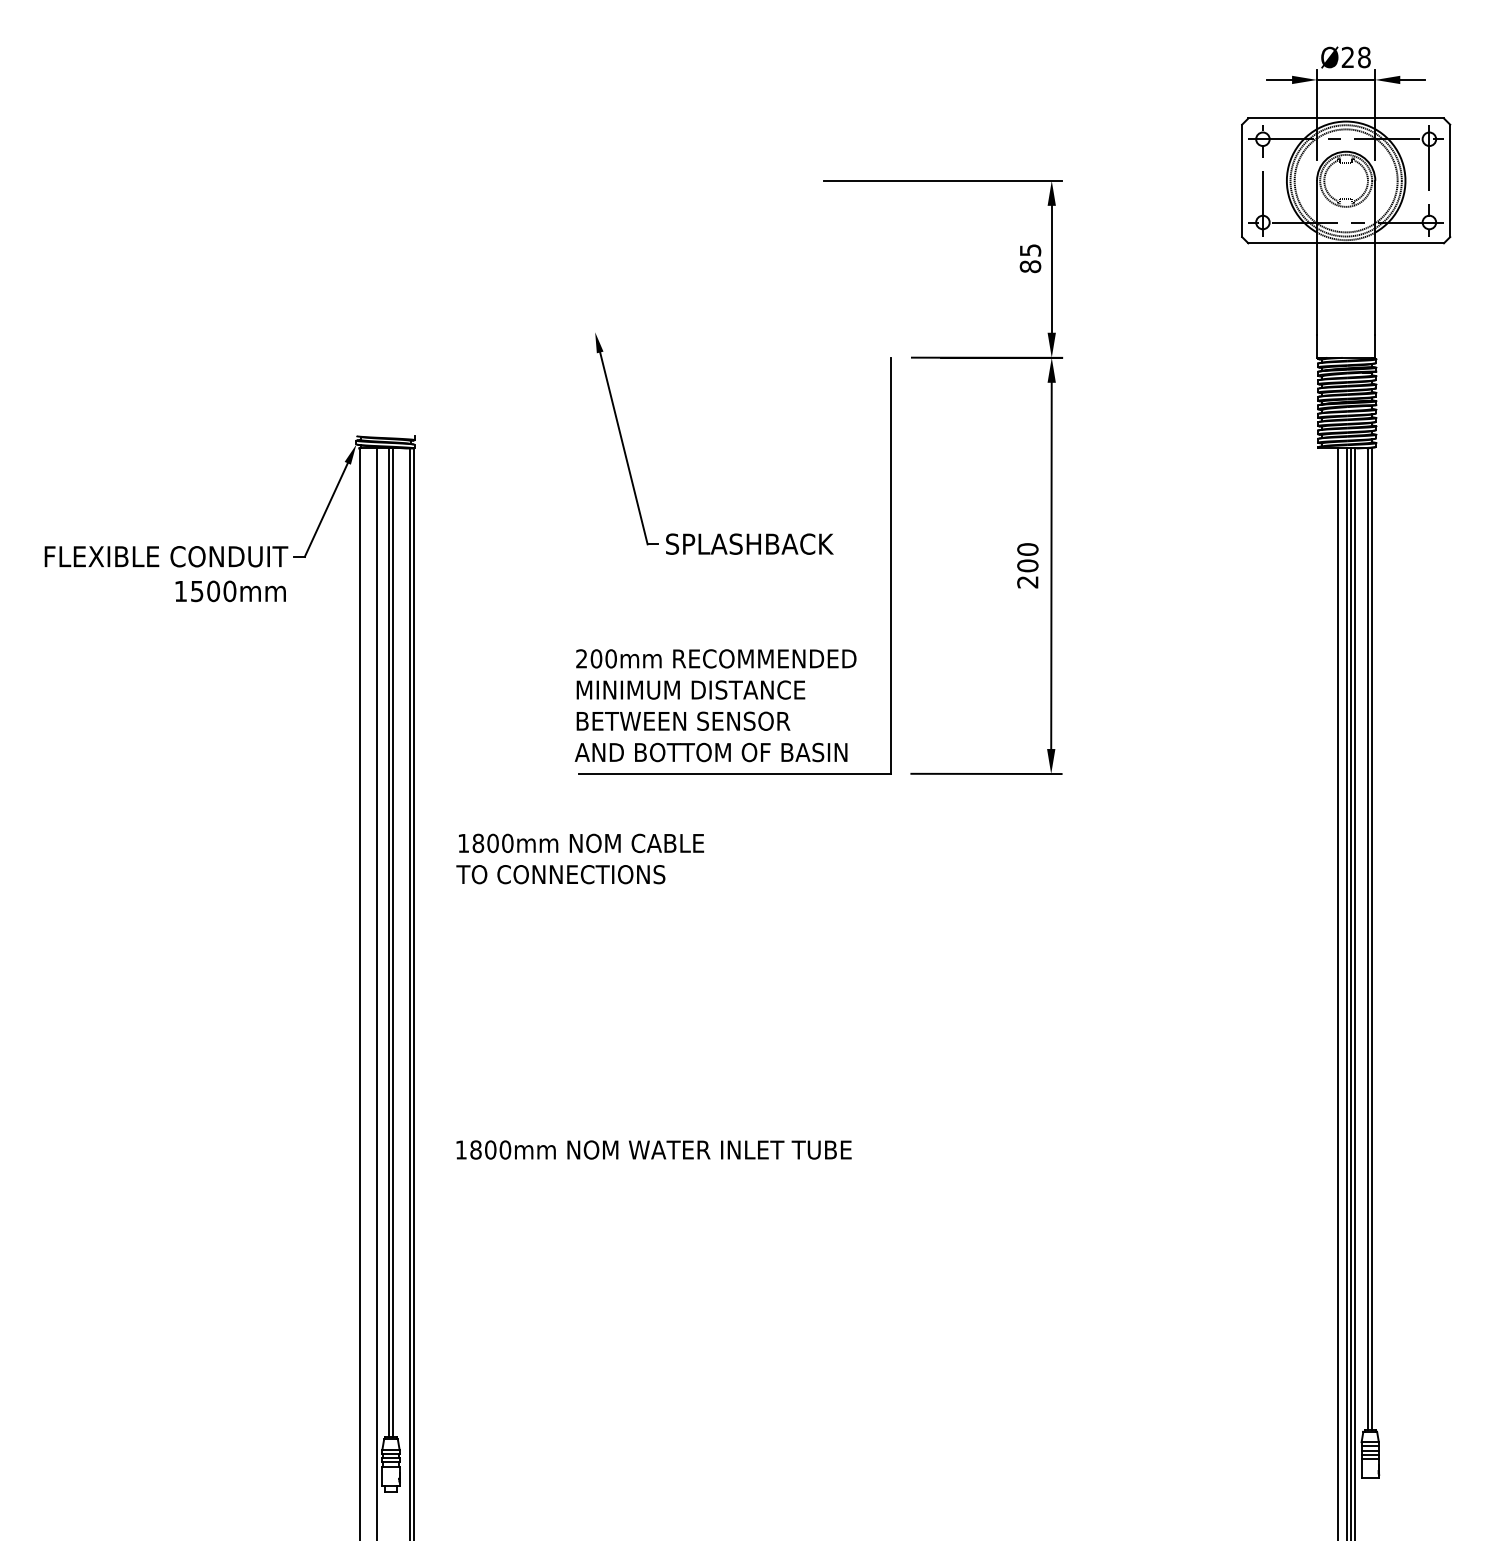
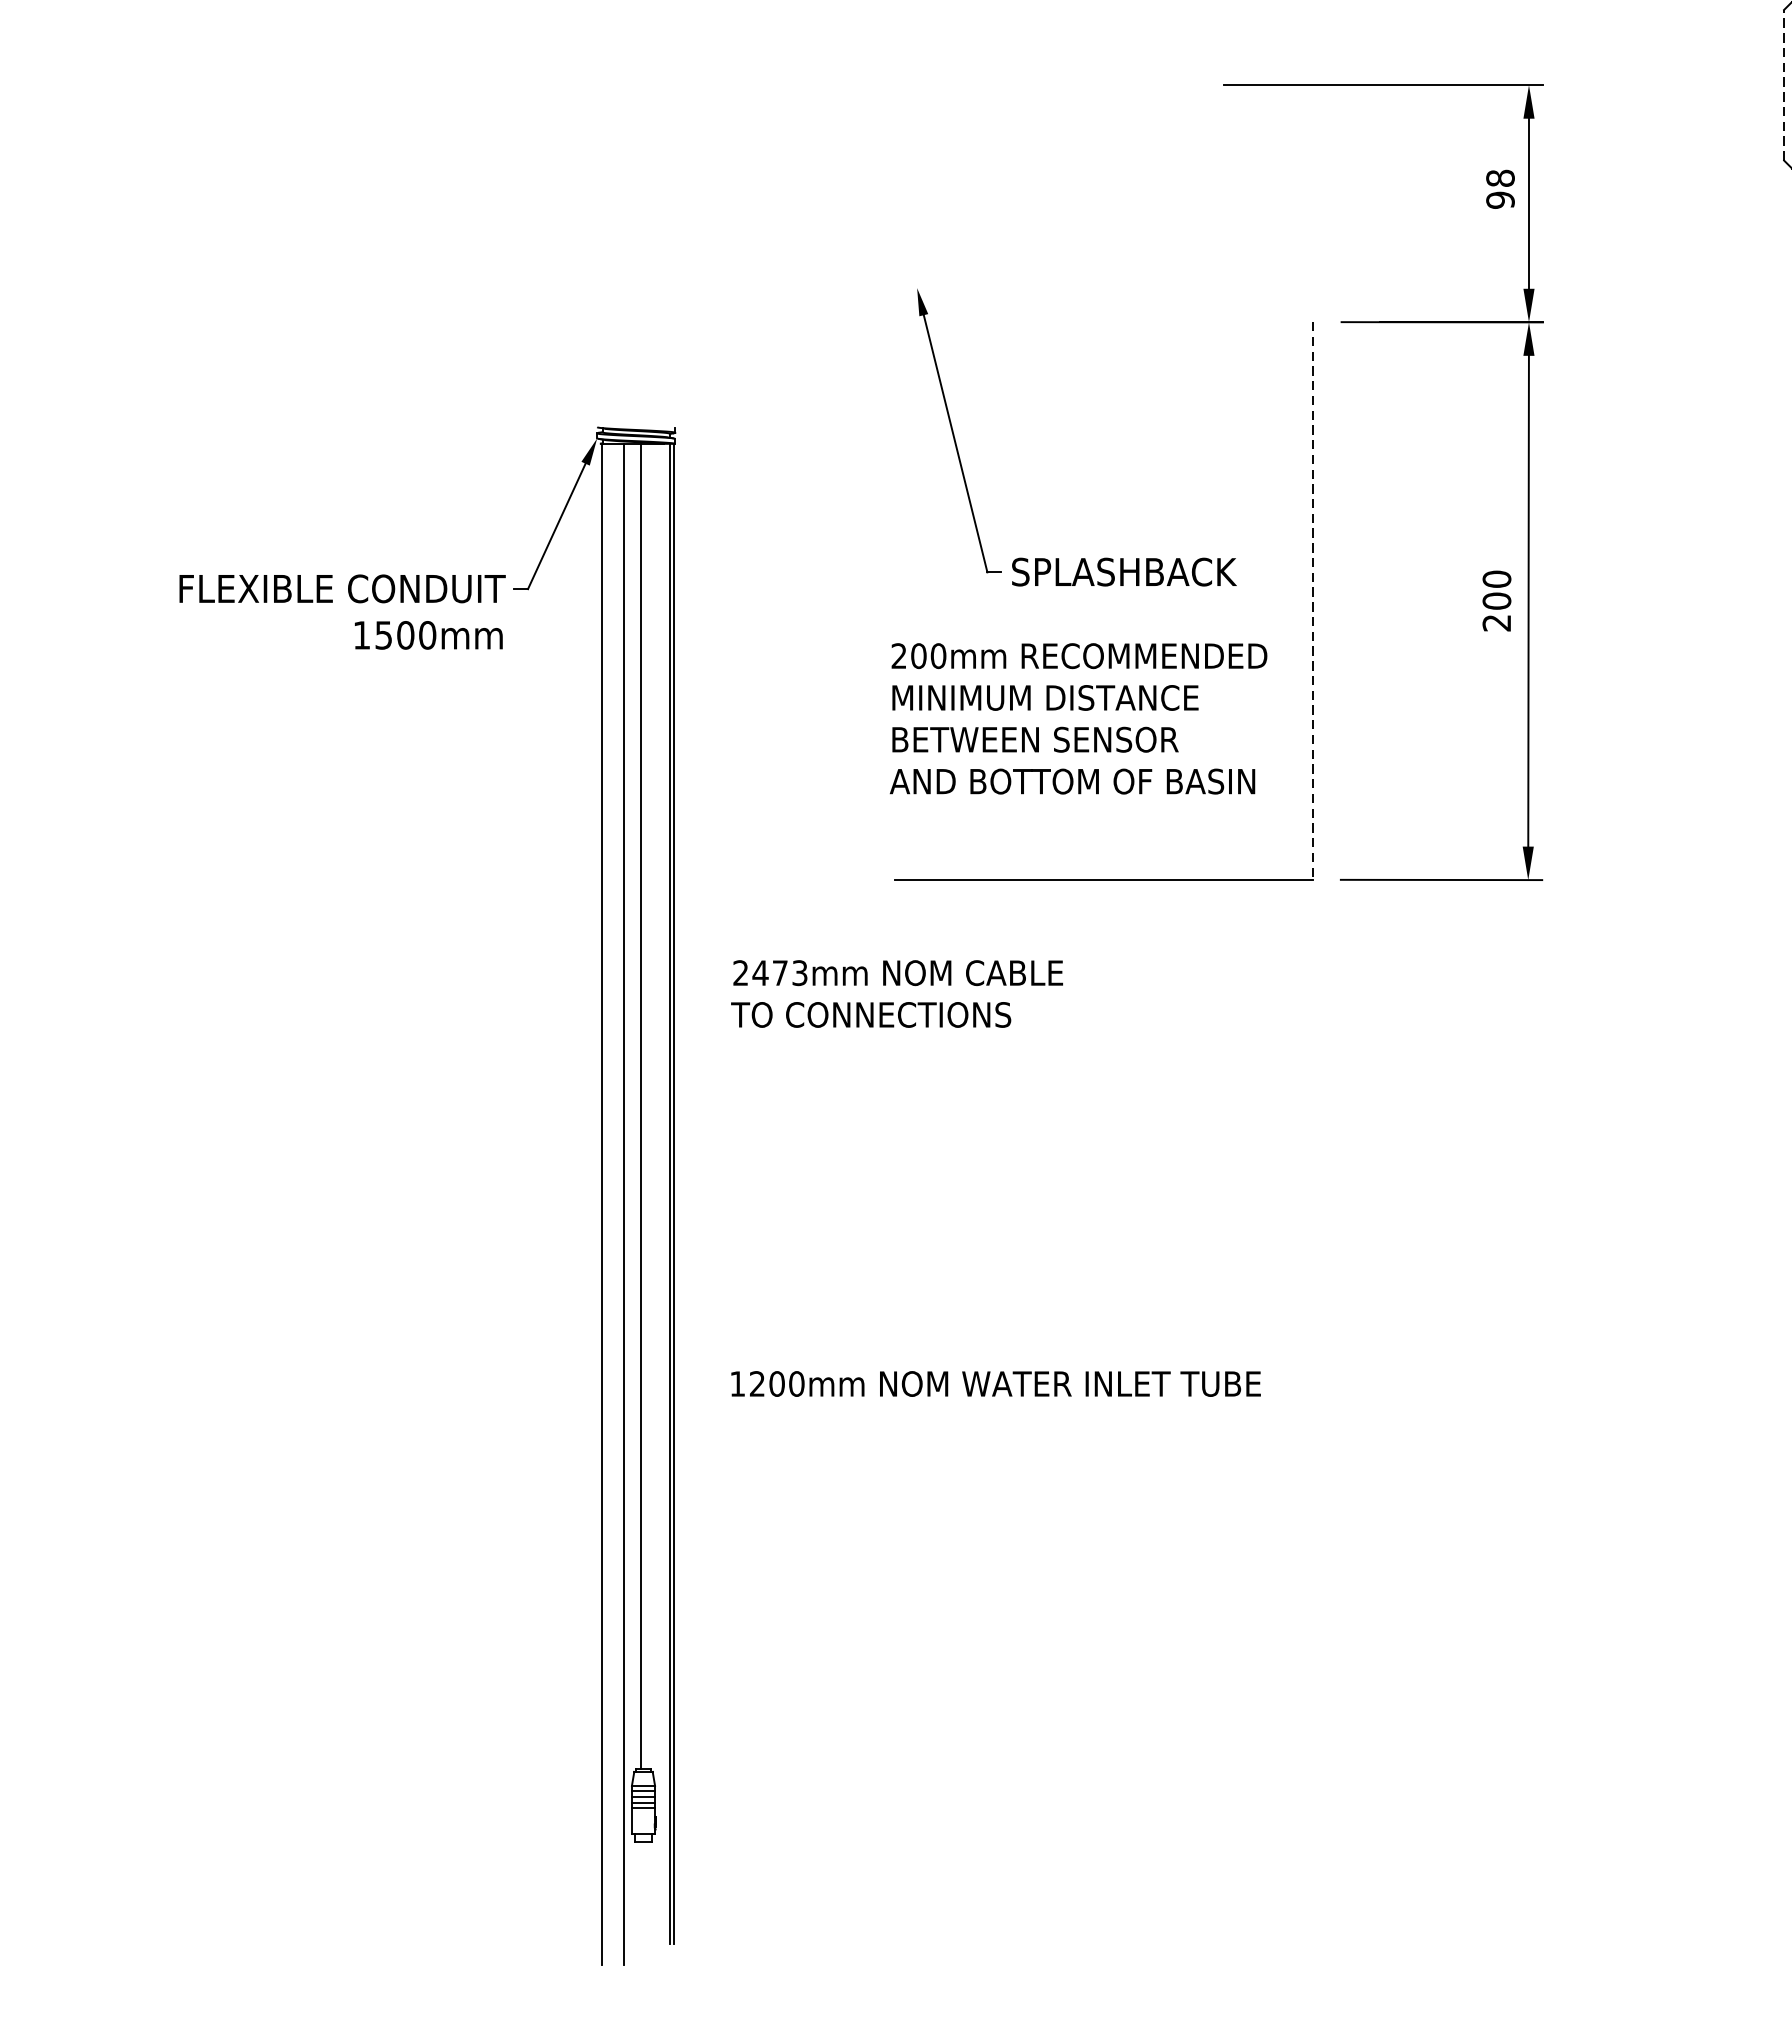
line: (1242, 180) -> (1784, 84), solid -> dashed
text: (1030, 258) -> (1500, 189), 85 -> 98
line: (890, 566) -> (1312, 602), solid -> dashed
text: (715, 705) -> (1078, 718), moved
text: (485, 843) -> (770, 973), 1800mm -> 2473mm
line: (392, 942) -> (645, 1105), removed
text: (475, 1149) -> (756, 1383), 1800mm -> 1200mm

